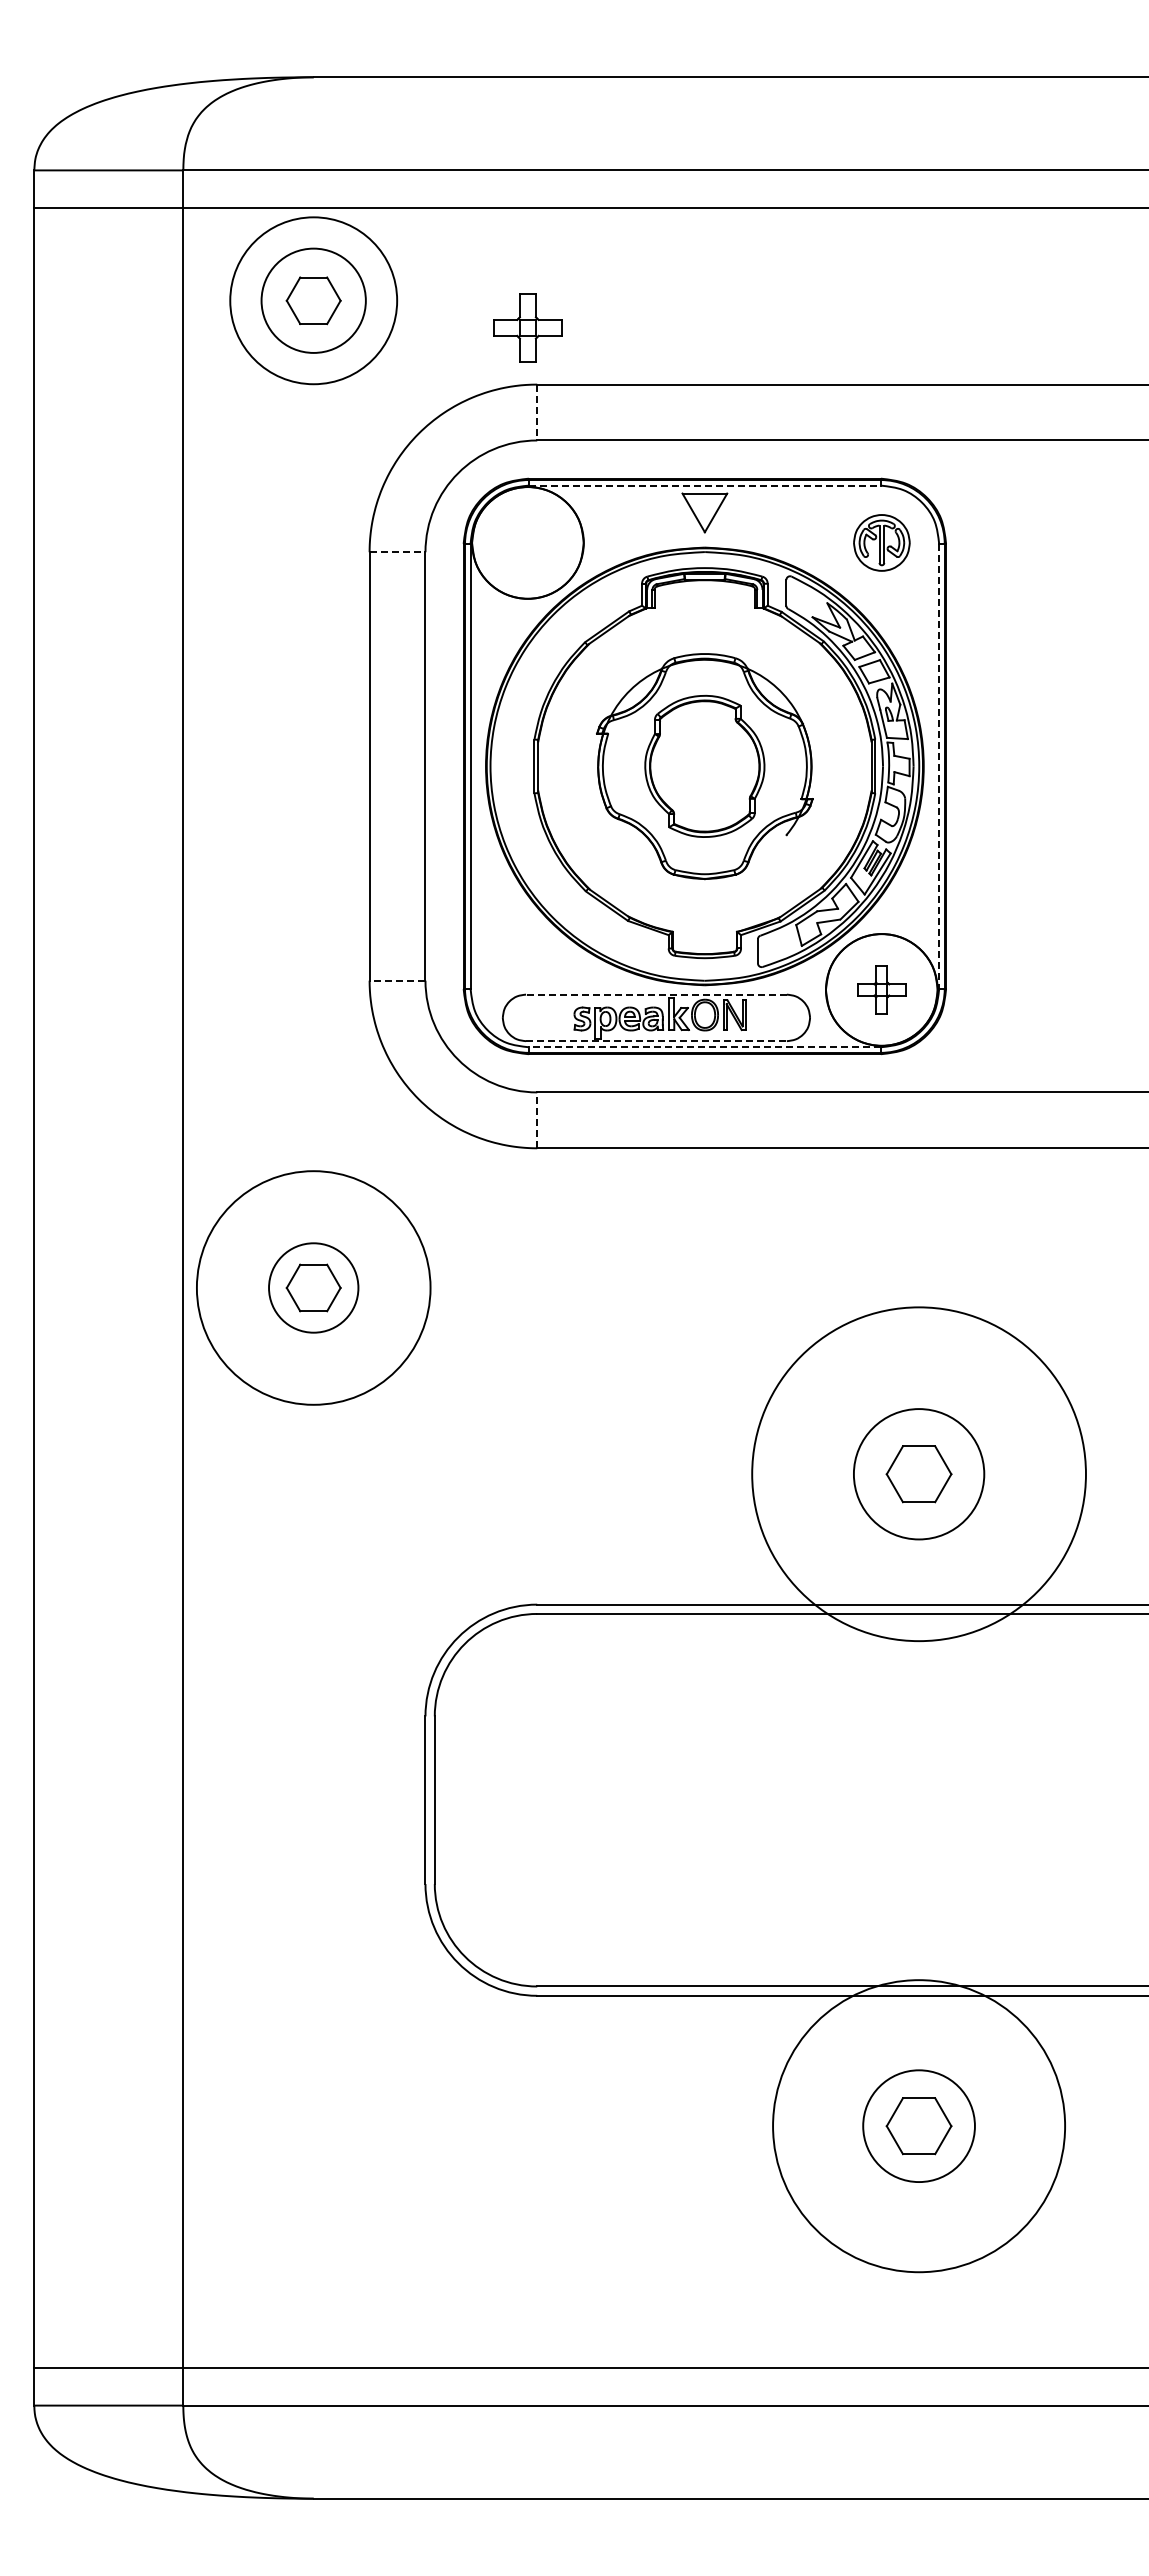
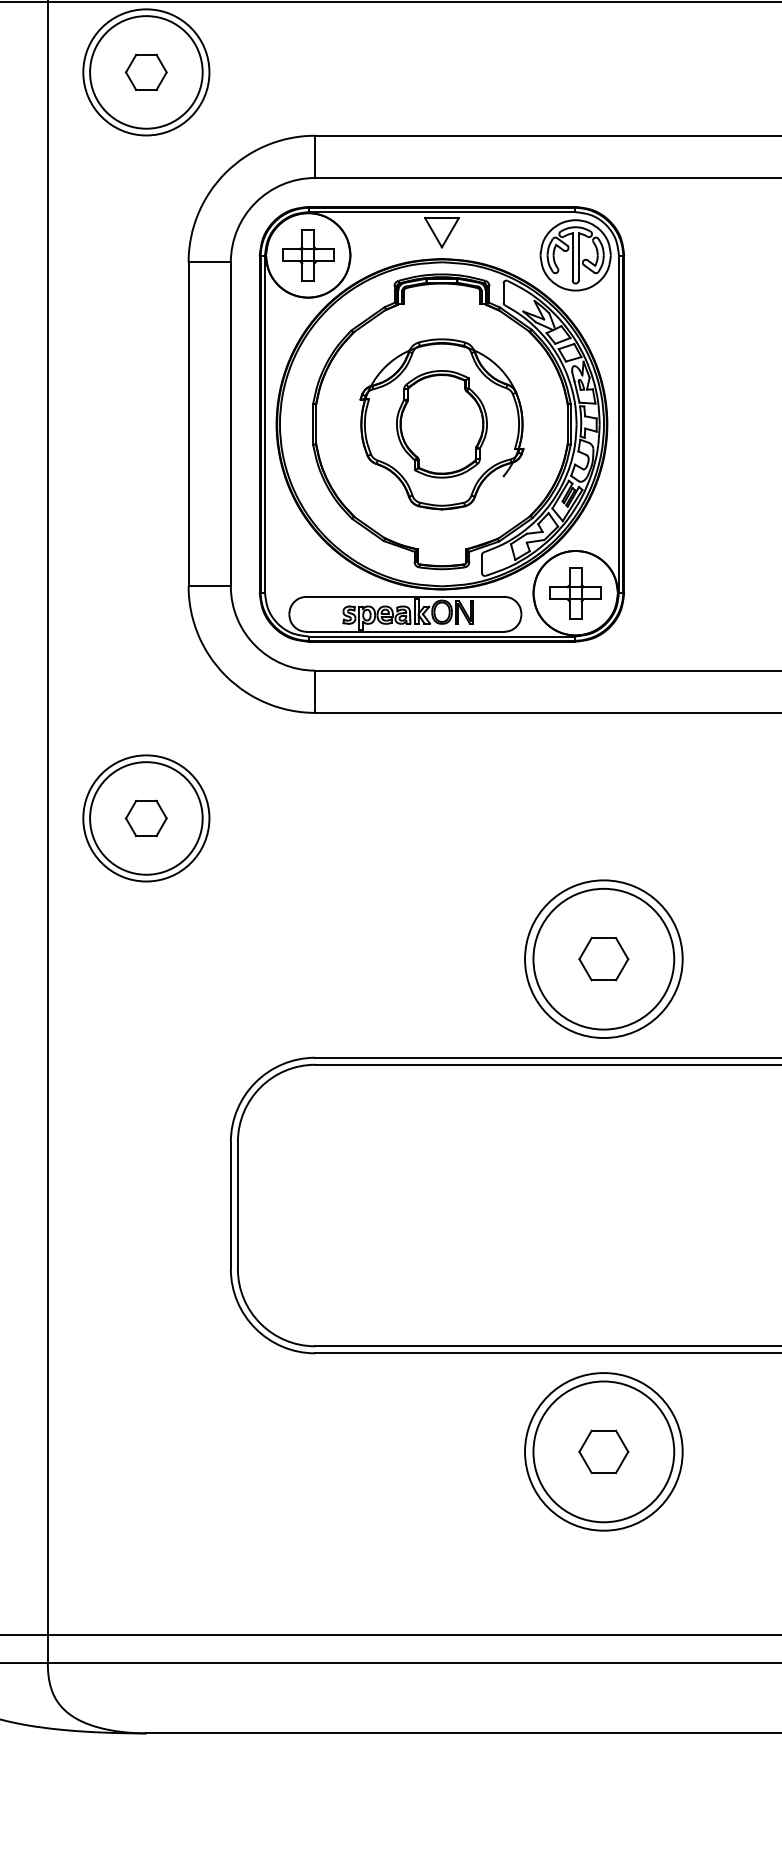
circle: (313, 300) -> (146, 72), size x1.43
part: (527, 327) -> (307, 255), moved
line: (537, 412) -> (315, 156), dashed -> solid
line: (705, 485) -> (442, 212), dashed -> solid
part: (881, 542) -> (575, 255), size x1.67
line: (397, 552) -> (209, 262), dashed -> solid
line: (939, 766) -> (619, 424), dashed -> solid
line: (397, 980) -> (209, 586), dashed -> solid
part: (881, 989) -> (575, 592), size x1.43
line: (655, 994) -> (404, 596), dashed -> solid
line: (656, 1041) -> (405, 632), dashed -> solid
line: (704, 1047) -> (441, 636), dashed -> solid
line: (537, 1120) -> (315, 691), dashed -> solid
circle: (313, 1287) -> (146, 818), size x0.71
circle: (313, 1287) -> (146, 818), size x1.67
circle: (918, 1473) -> (603, 958), size x0.62
circle: (918, 1474) -> (603, 959), size x1.43
circle: (918, 2125) -> (603, 1451), size x0.71
circle: (918, 2126) -> (603, 1452), size x1.67

